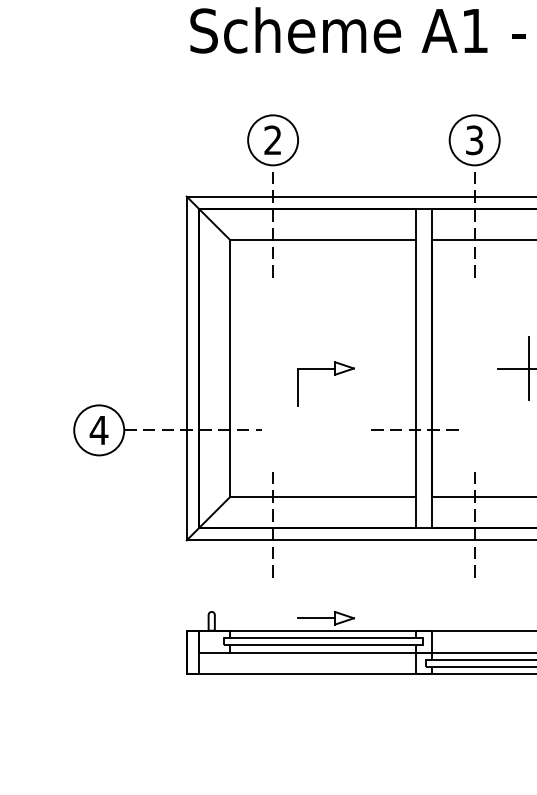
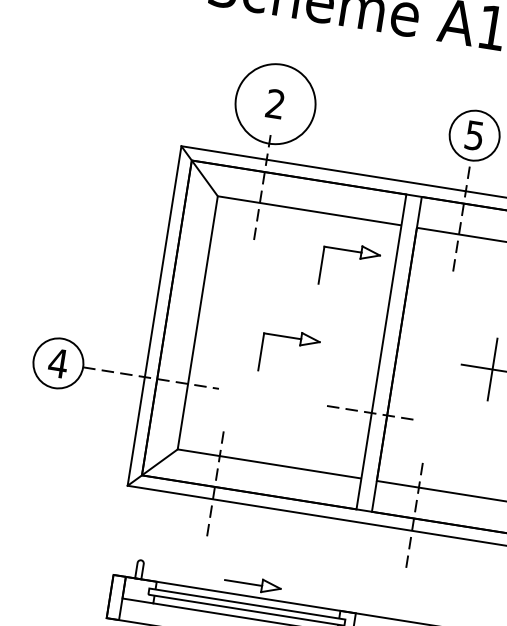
text: (474, 139) -> (474, 134), 3 -> 5
circle: (273, 140) -> (275, 104), size x1.6
part: (380, 280) -> (359, 259), added

